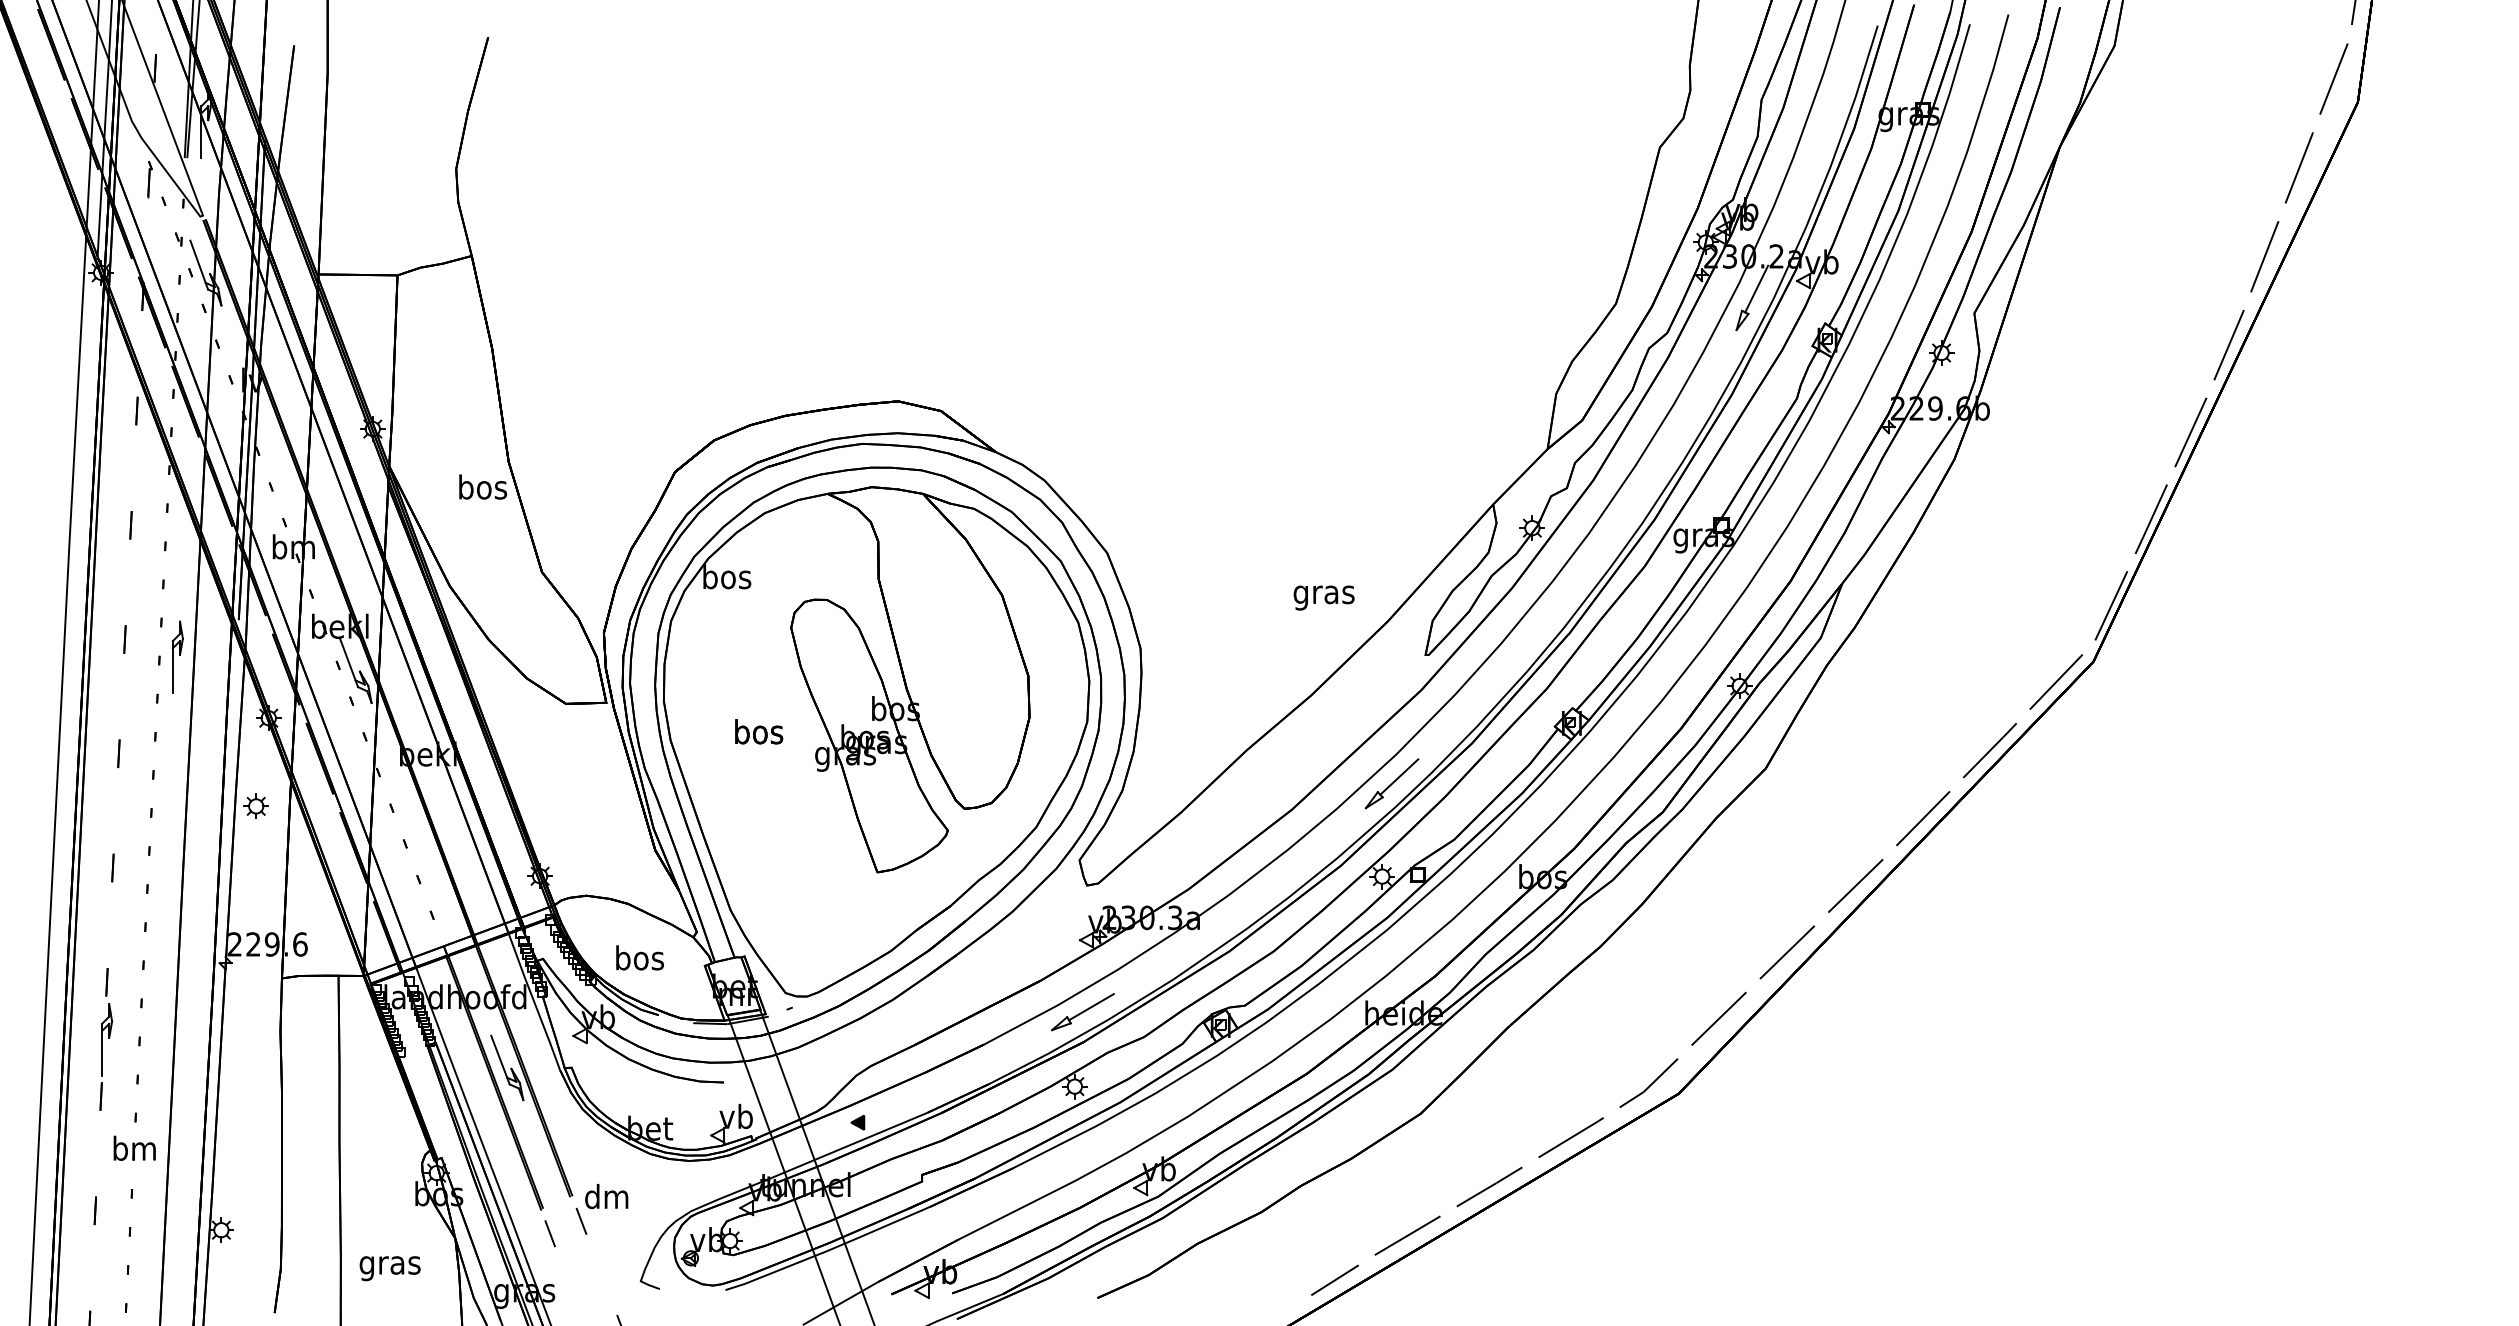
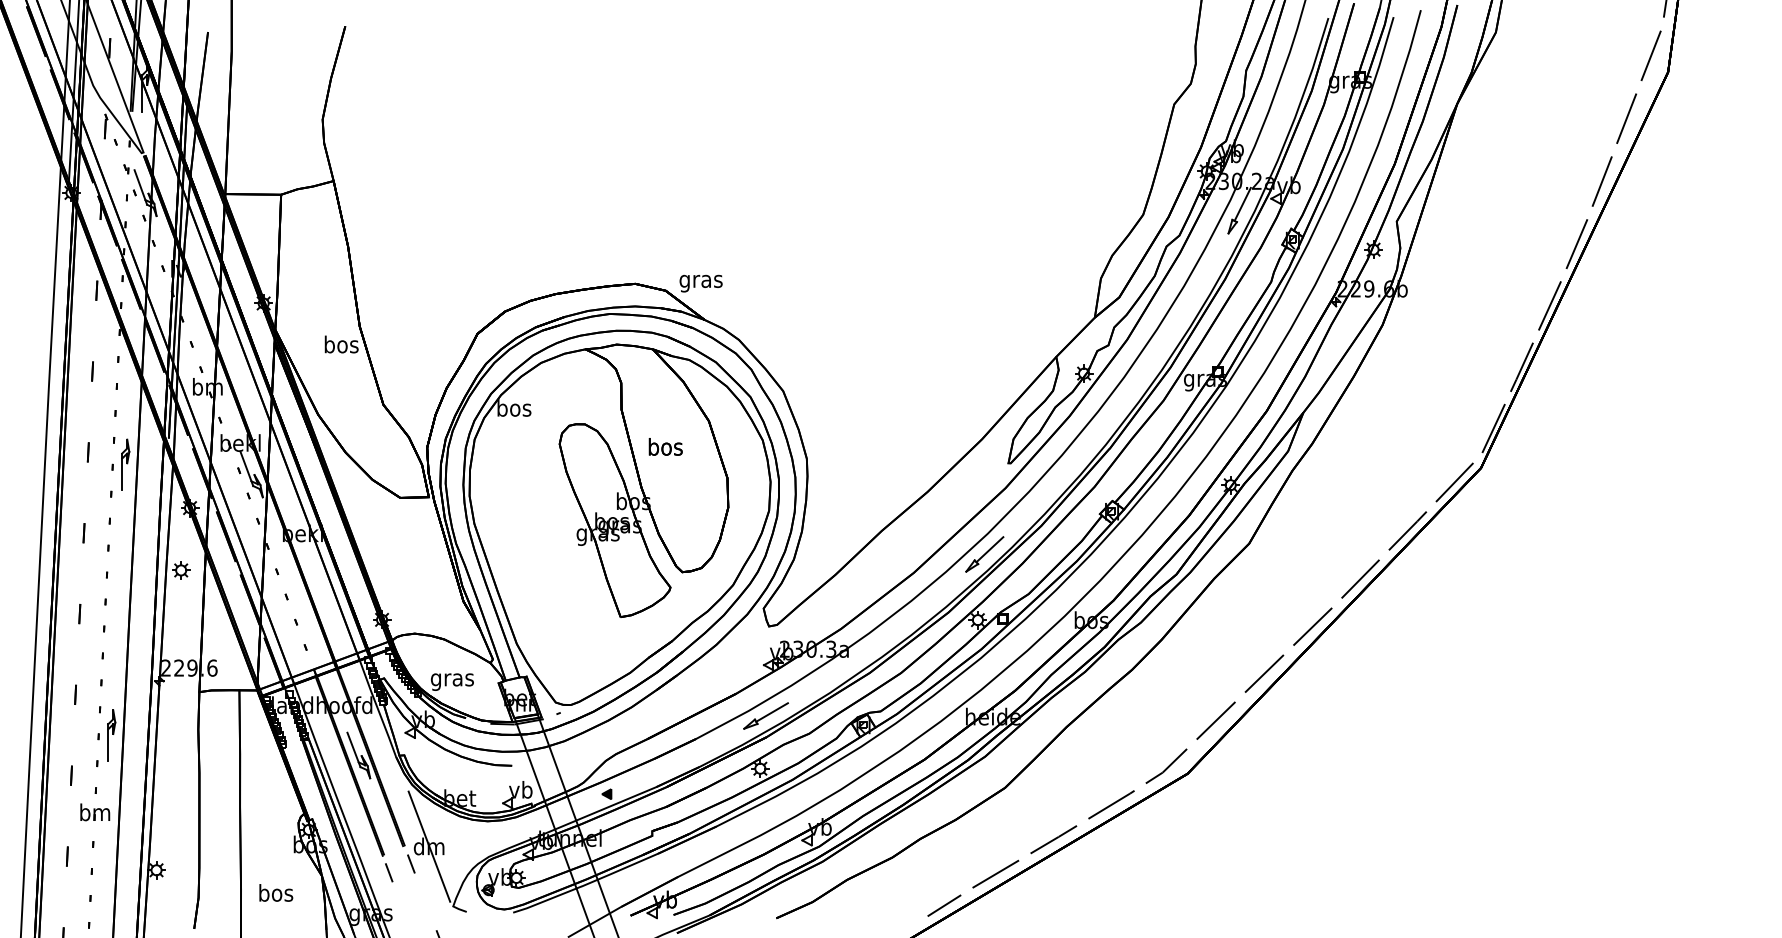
text: (1323, 597) -> (700, 283), moved
text: (759, 731) -> (666, 446), moved
text: (639, 960) -> (452, 679), bos -> gras
part: (107, 1039) -> (112, 735), moved
line: (606, 1196) -> (429, 846), added
text: (389, 1265) -> (275, 895), gras -> bos

